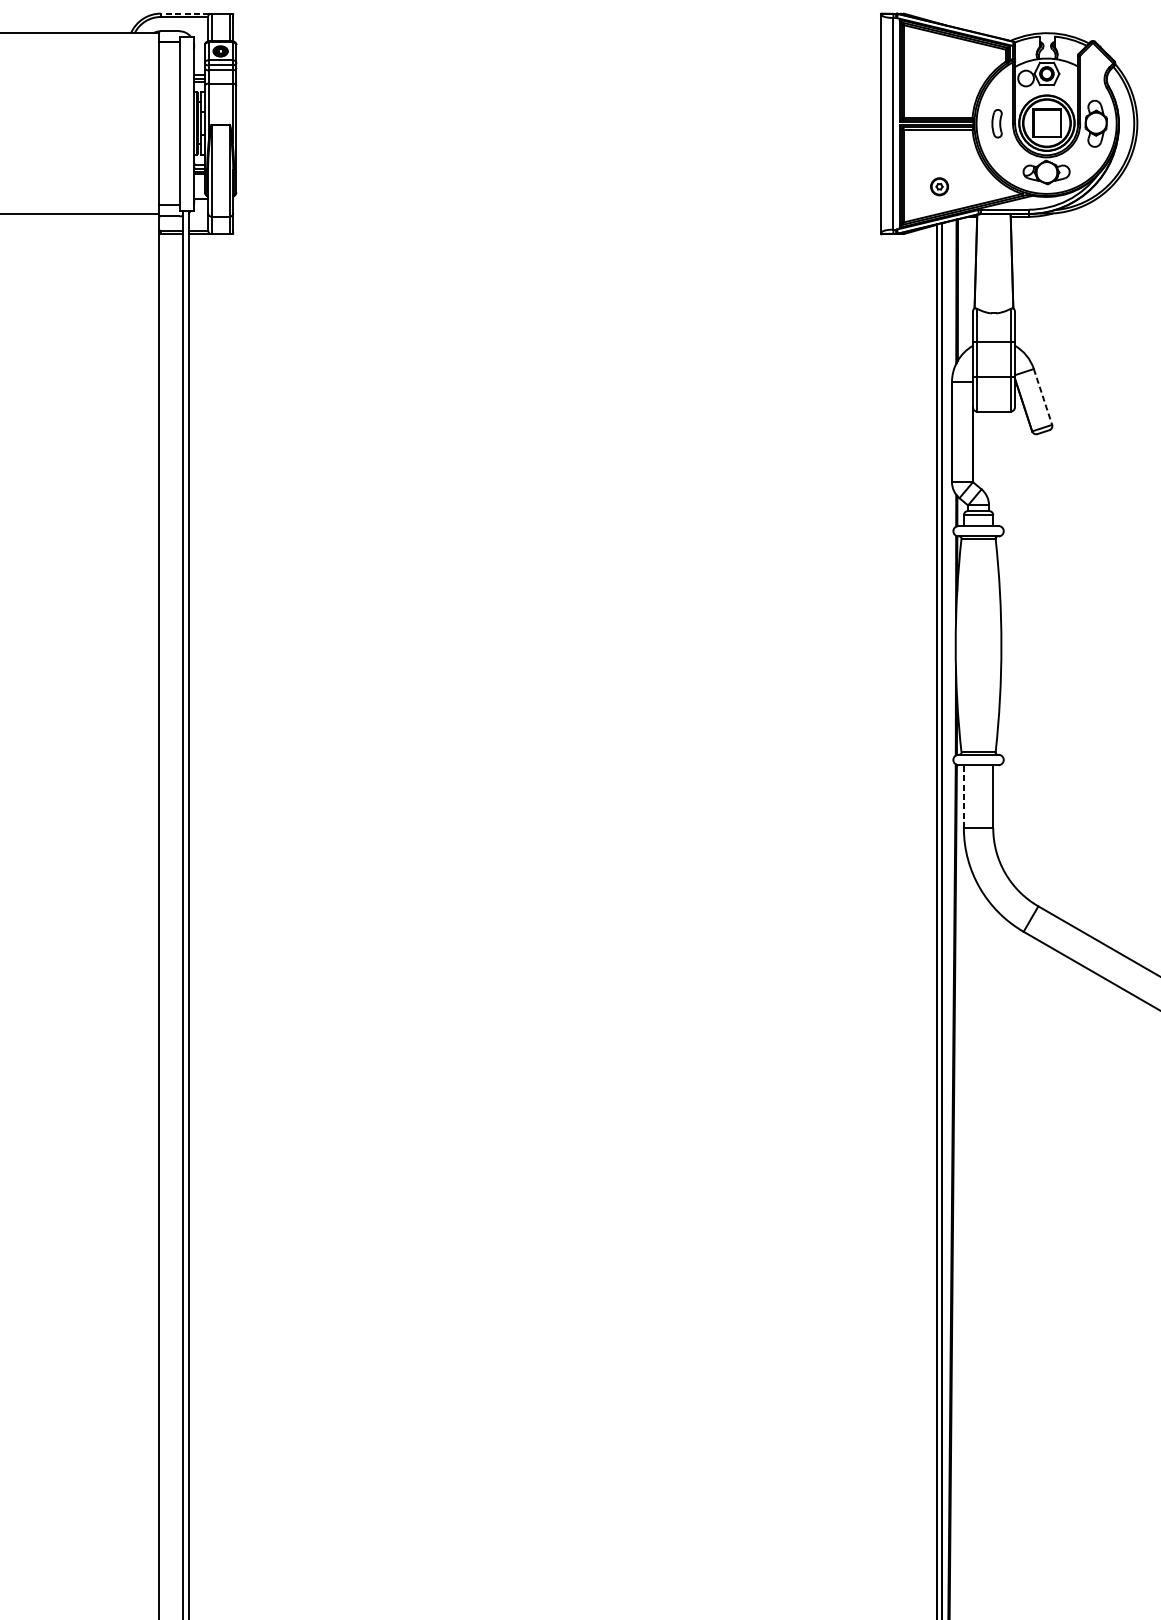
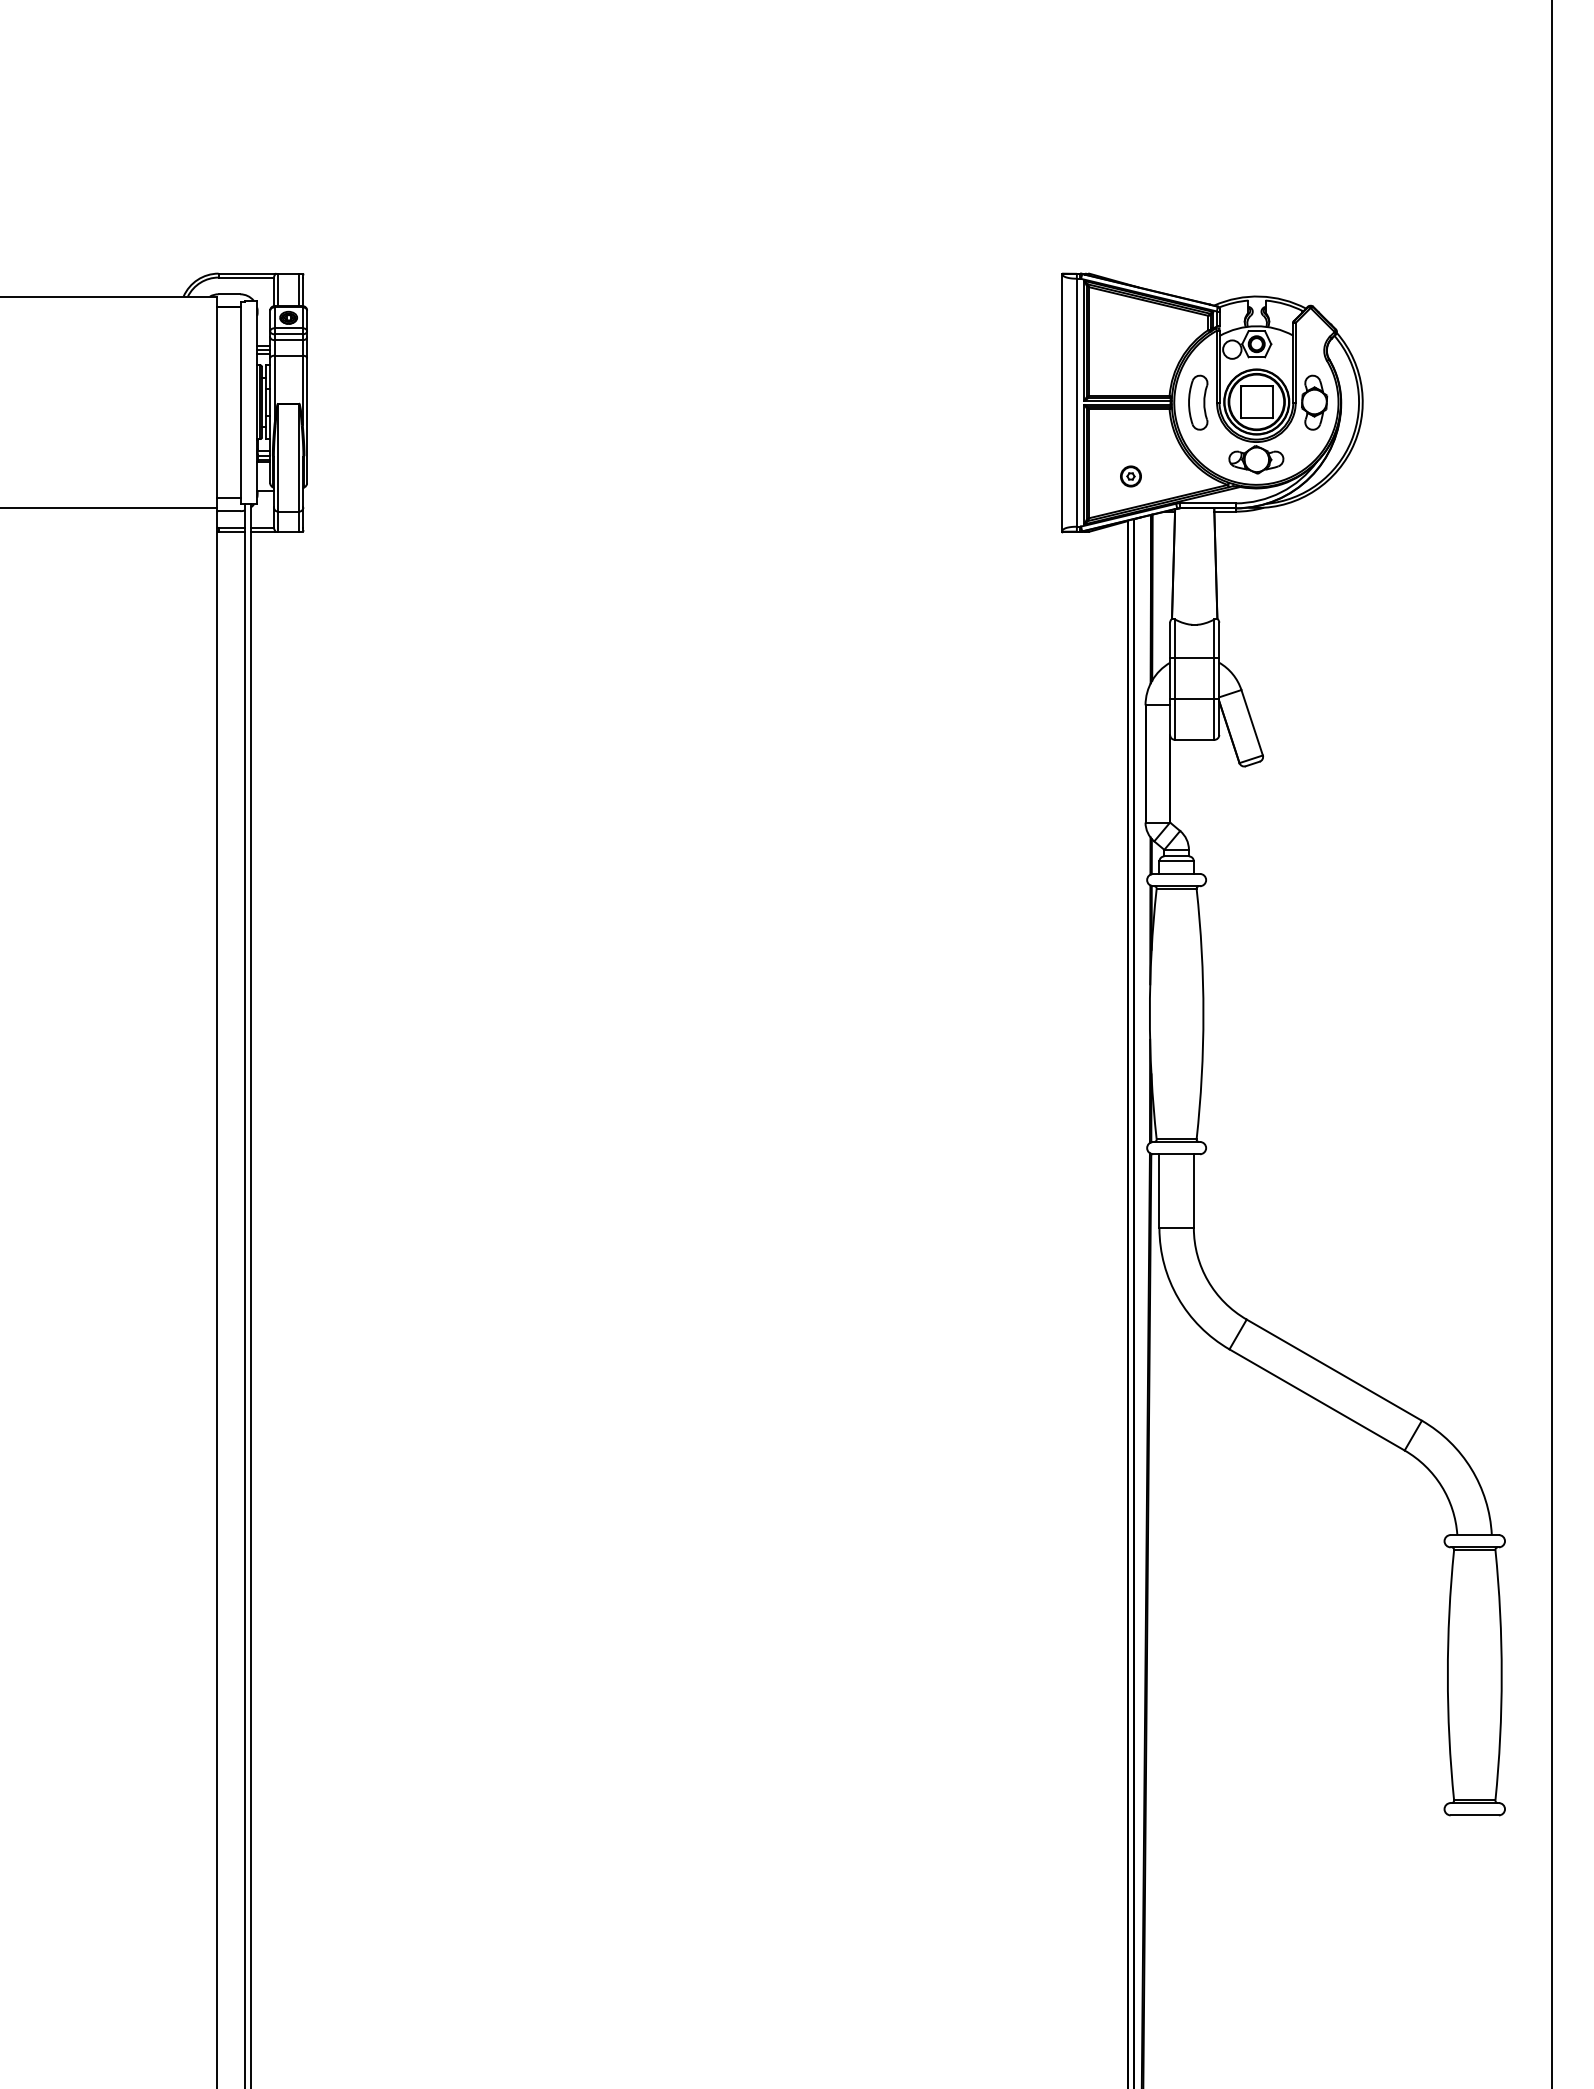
line: (184, 13) -> (246, 273), dashed -> solid
part: (997, 123) -> (1198, 402), size x1.67
line: (1043, 397) -> (1252, 723), dashed -> solid
line: (963, 797) -> (1159, 1191), dashed -> solid

